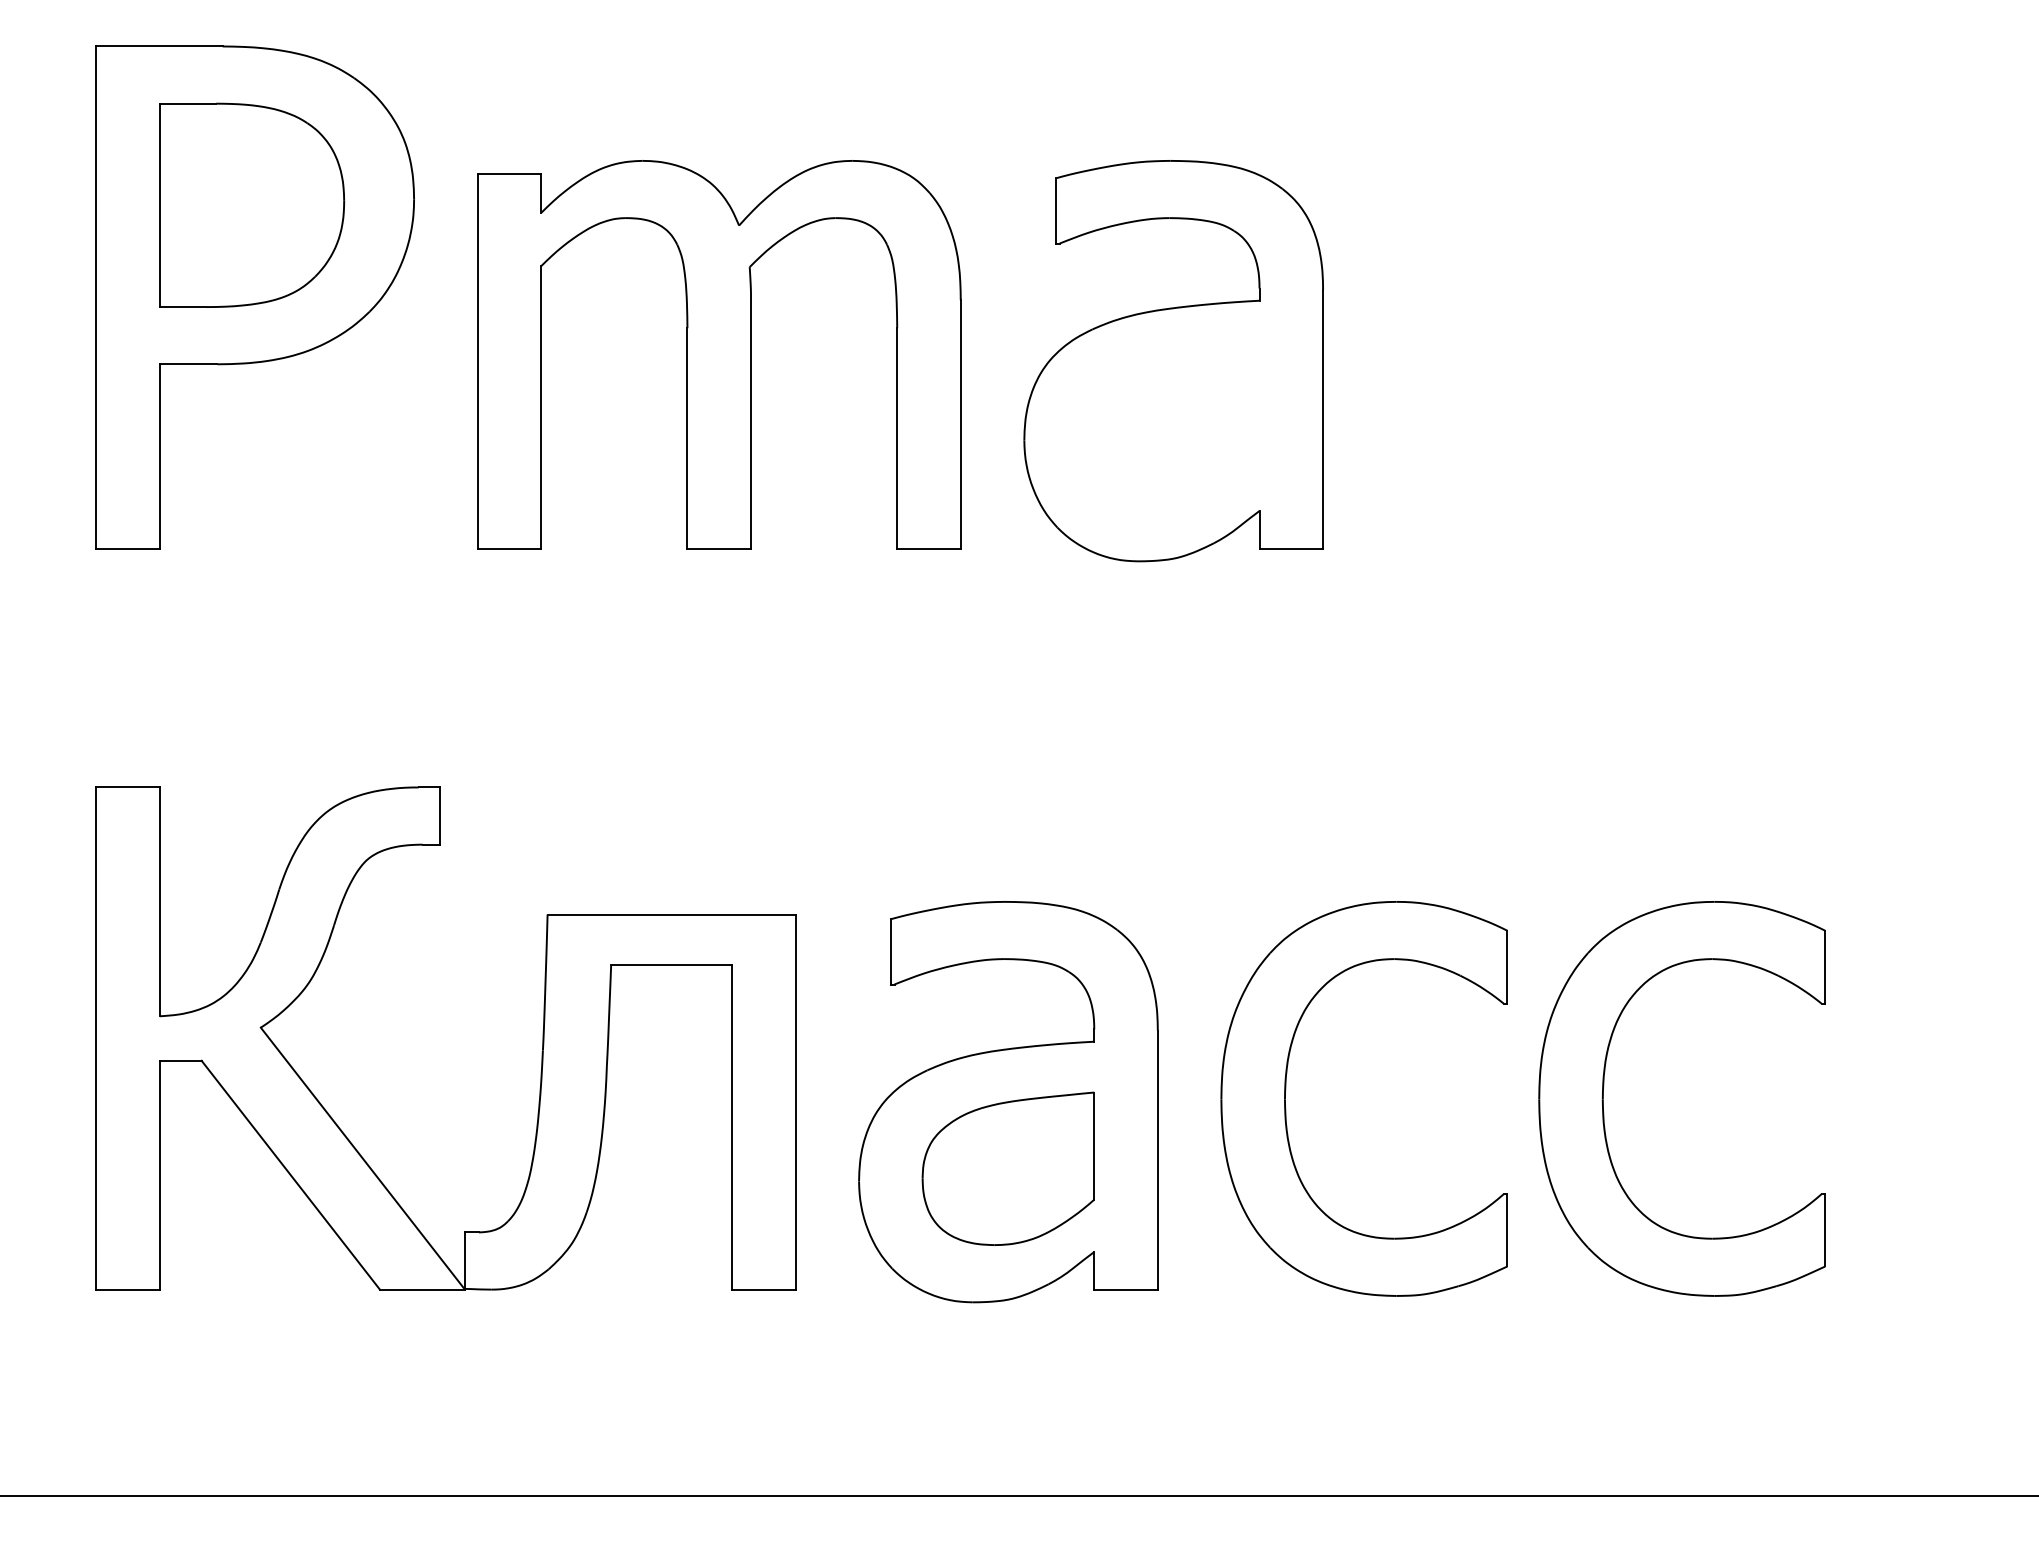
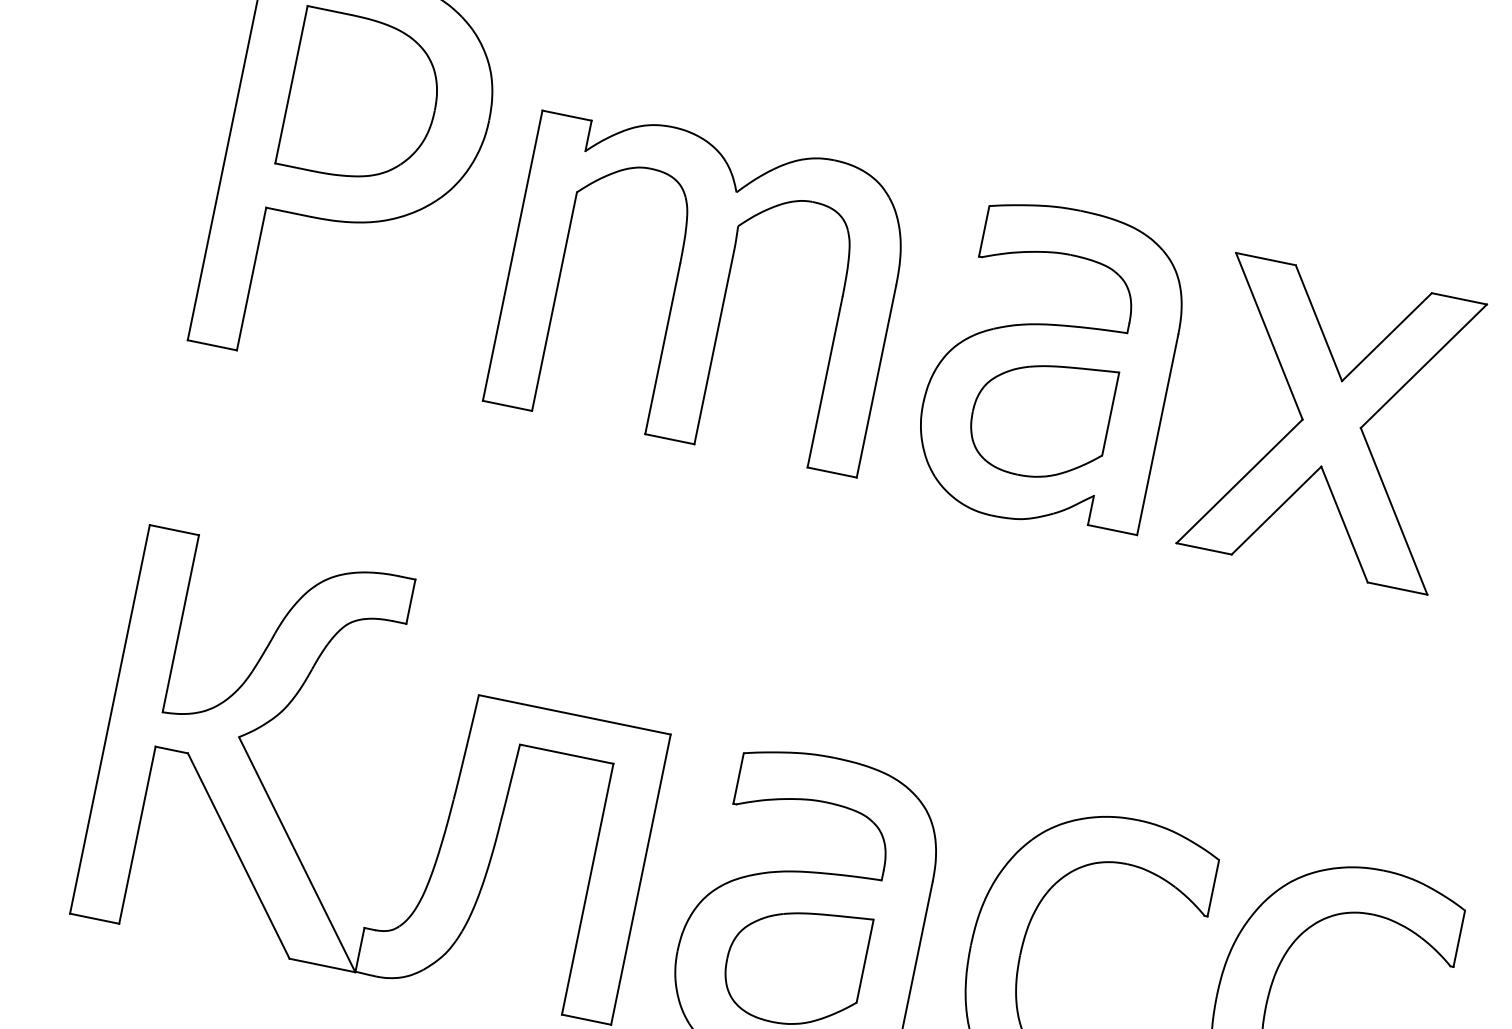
part: (1535, 360) -> (1331, 423), added
part: (1173, 427) -> (1040, 417), added

